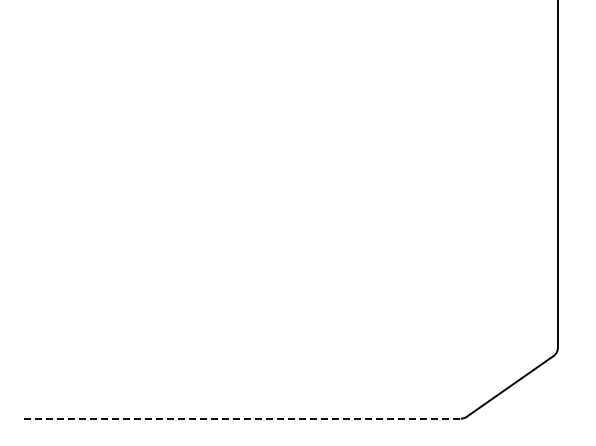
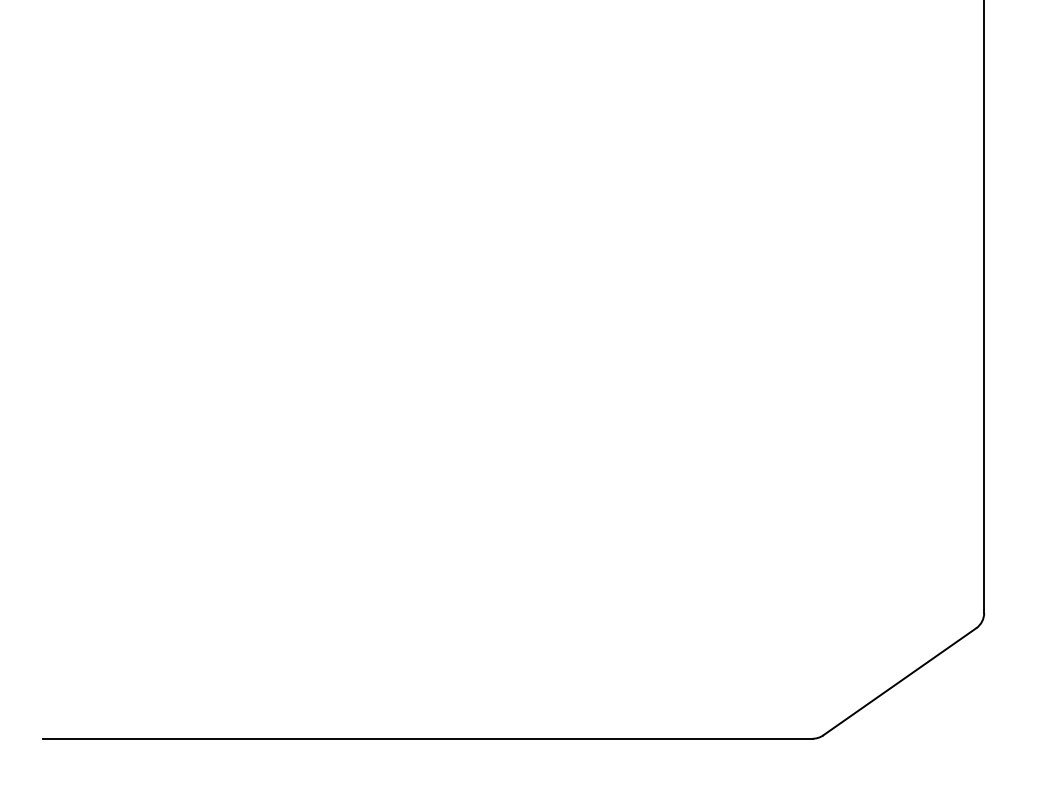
line: (243, 418) -> (429, 738), dashed -> solid

